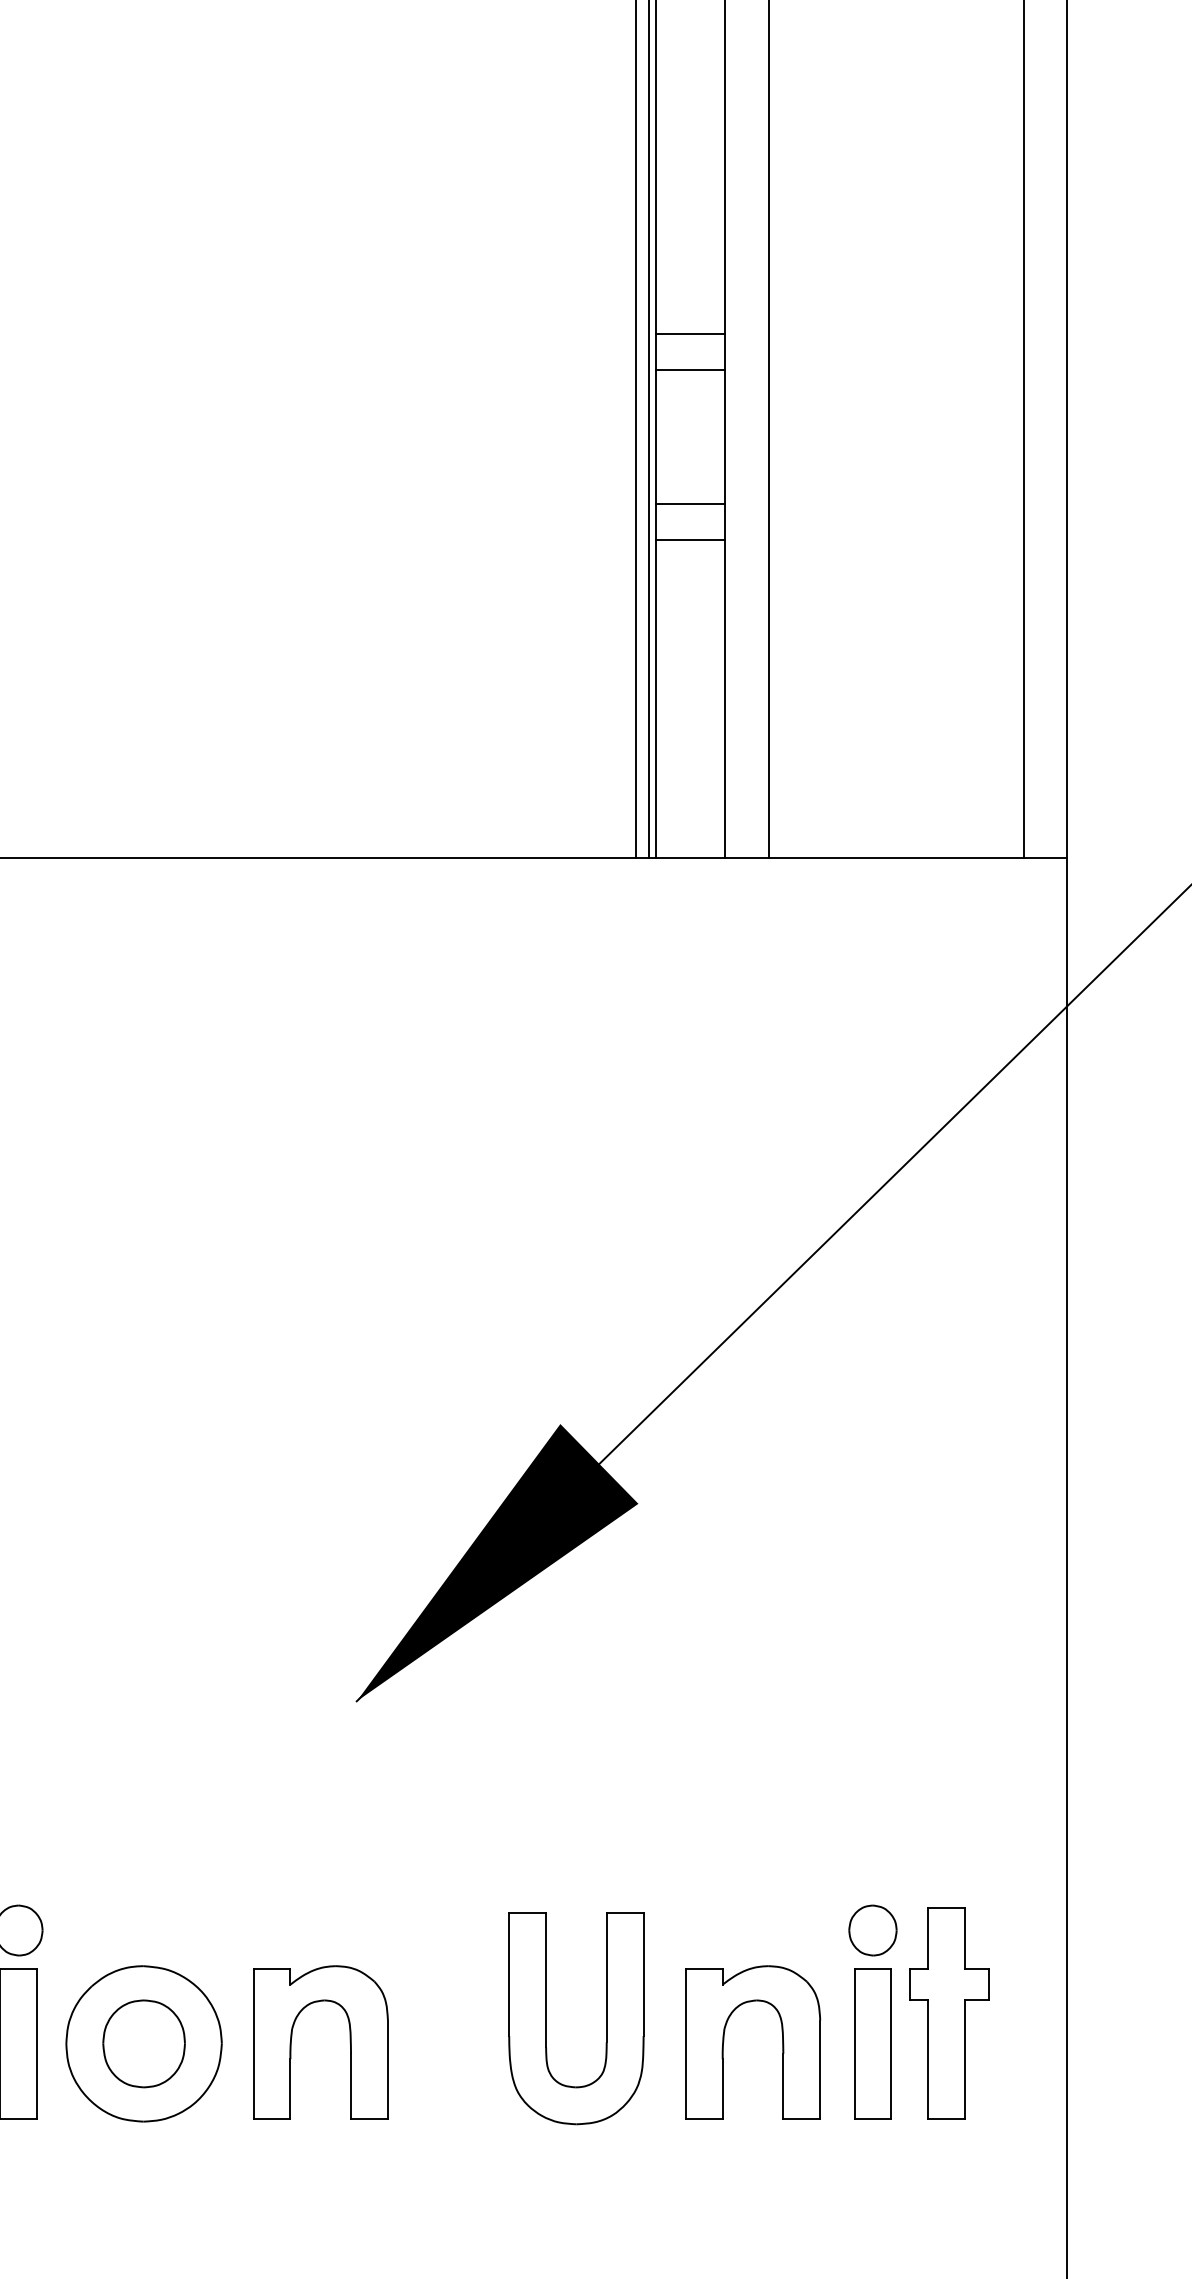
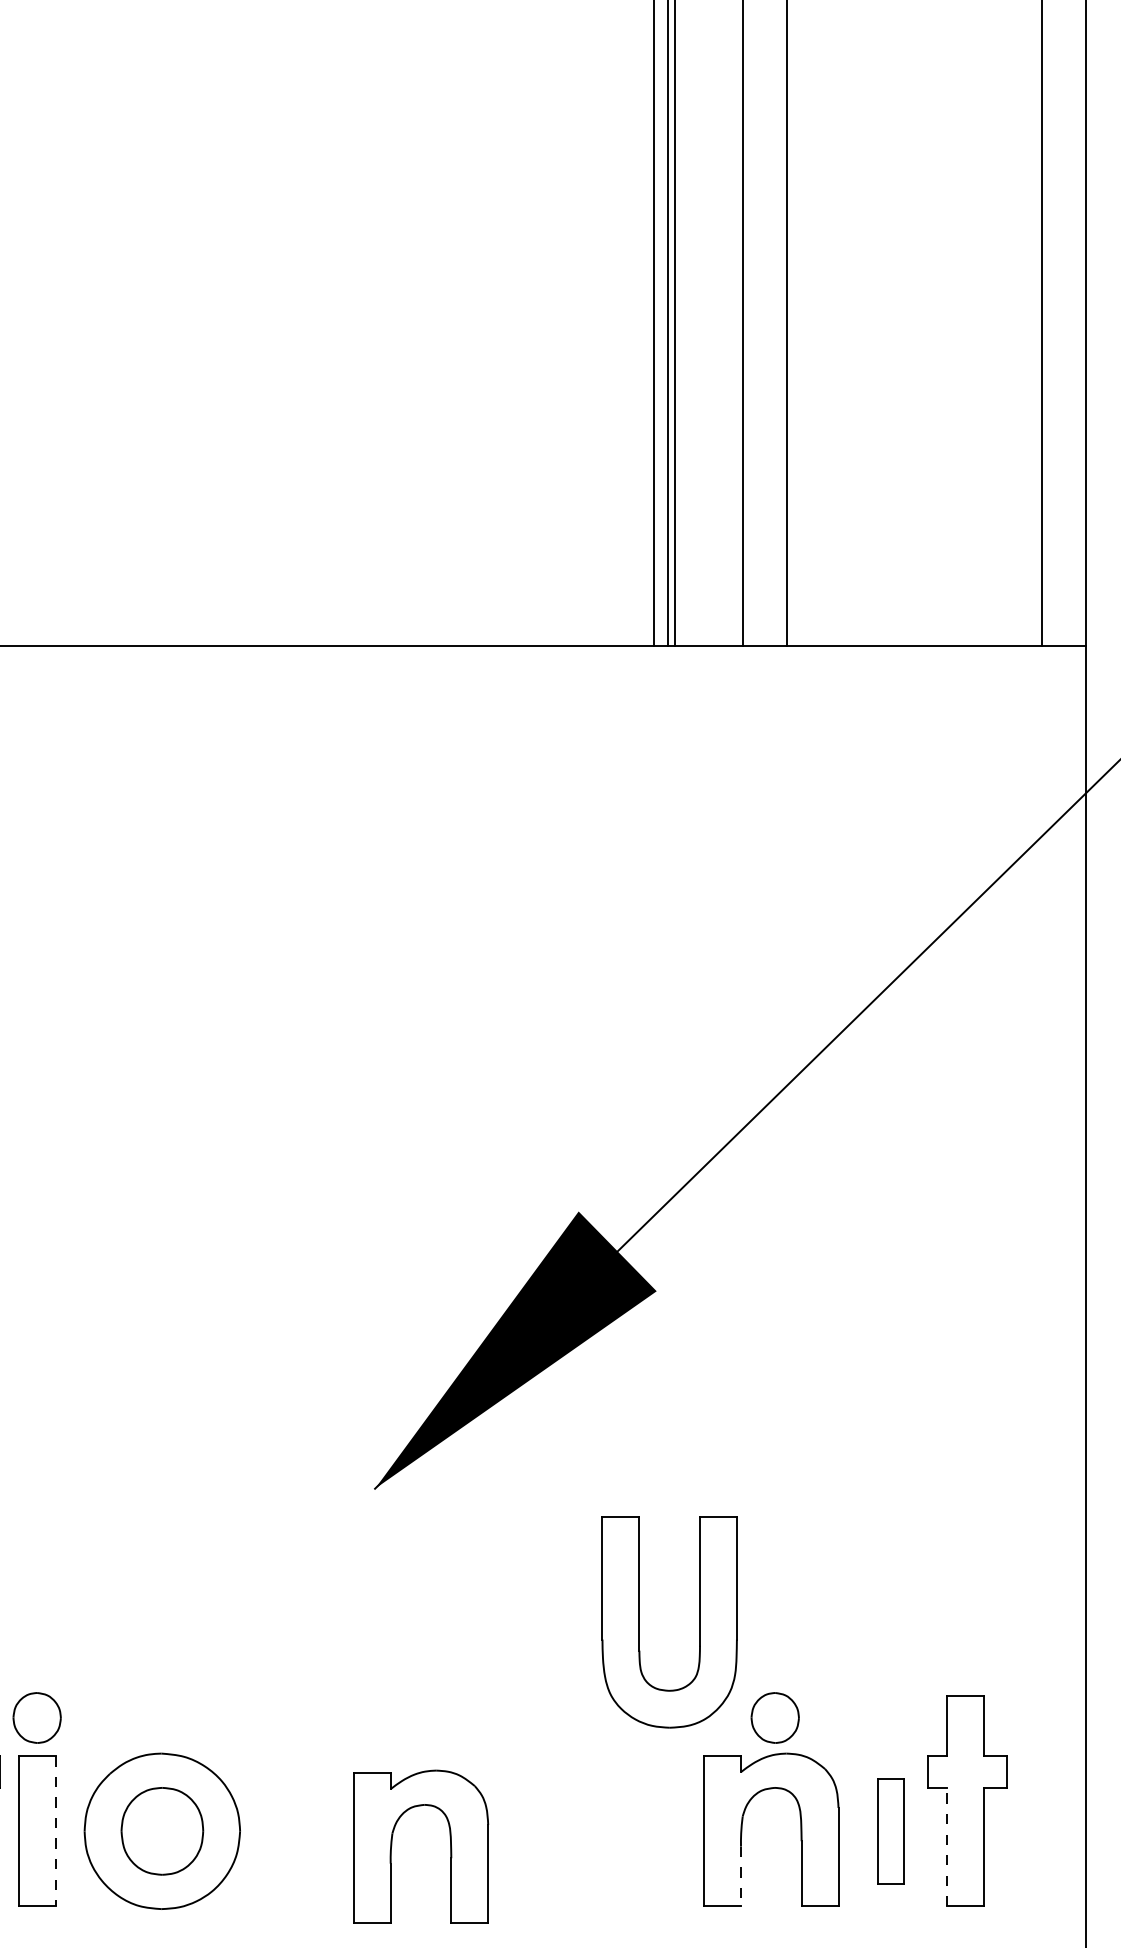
line: (690, 334) -> (708, 121), removed
line: (690, 369) -> (708, 156), removed
line: (690, 504) -> (708, 291), removed
line: (690, 539) -> (708, 326), removed
part: (872, 1930) -> (774, 1717), moved
part: (546, 2018) -> (639, 1621), moved
part: (292, 2037) -> (392, 1841), moved
part: (872, 2043) -> (890, 1830), size x0.7
line: (37, 2044) -> (55, 1831), solid -> dashed
line: (928, 2059) -> (946, 1846), solid -> dashed
line: (722, 2089) -> (740, 1876), solid -> dashed

